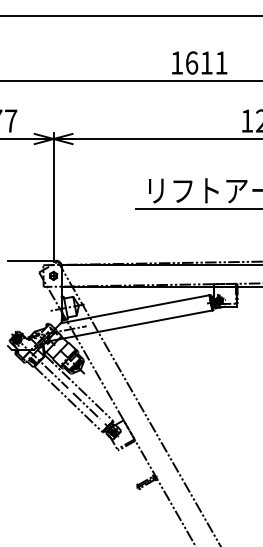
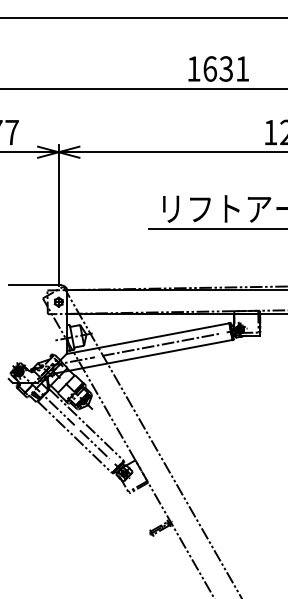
text: (206, 62) -> (226, 68), 1611 -> 1631
line: (146, 314) -> (160, 344), added

